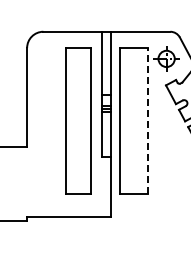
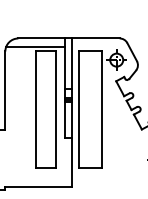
line: (65, 42) -> (35, 47), added
line: (148, 120) -> (102, 109), dashed -> solid

